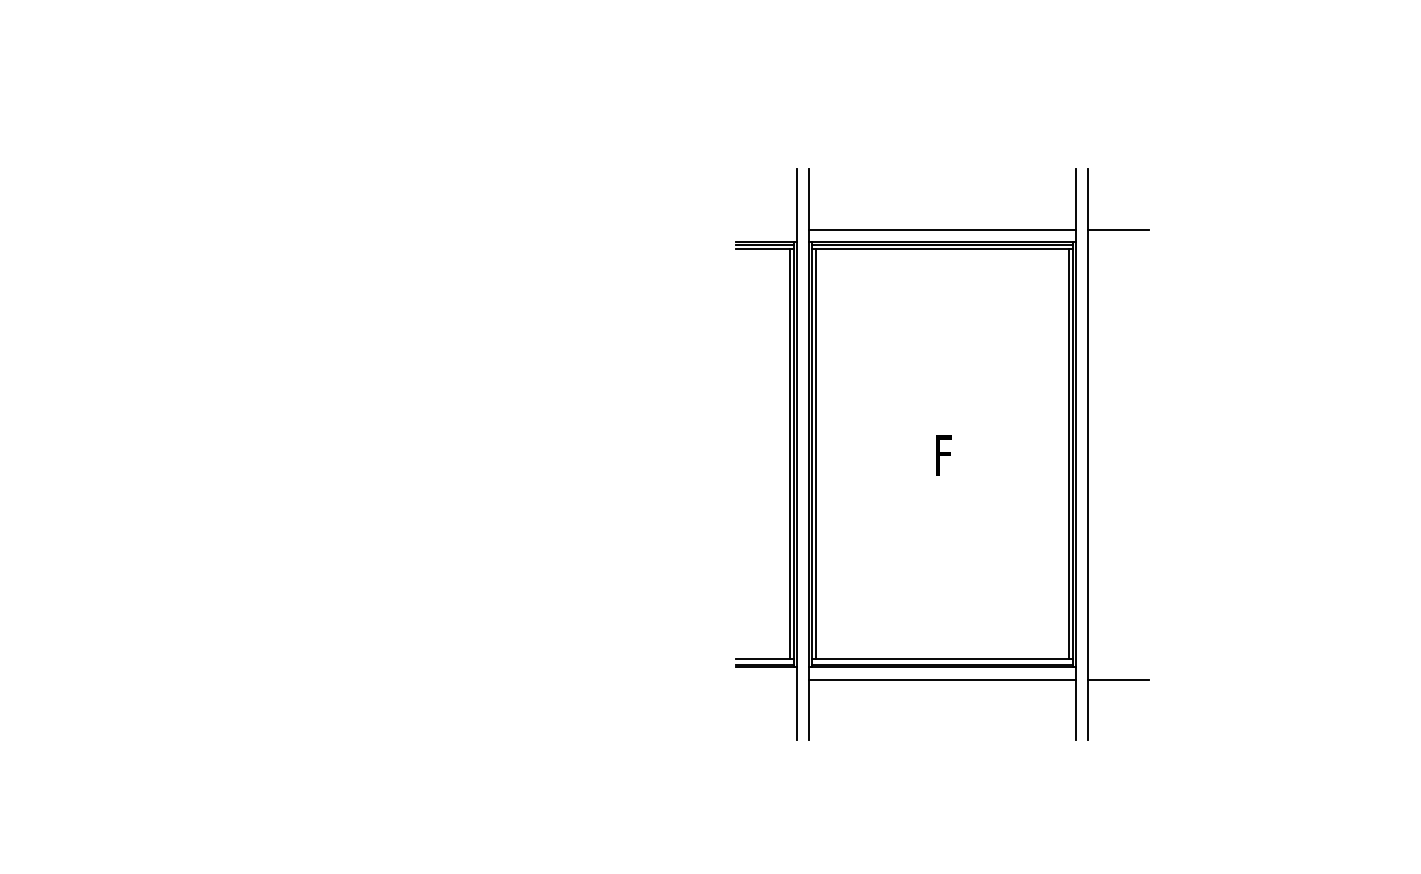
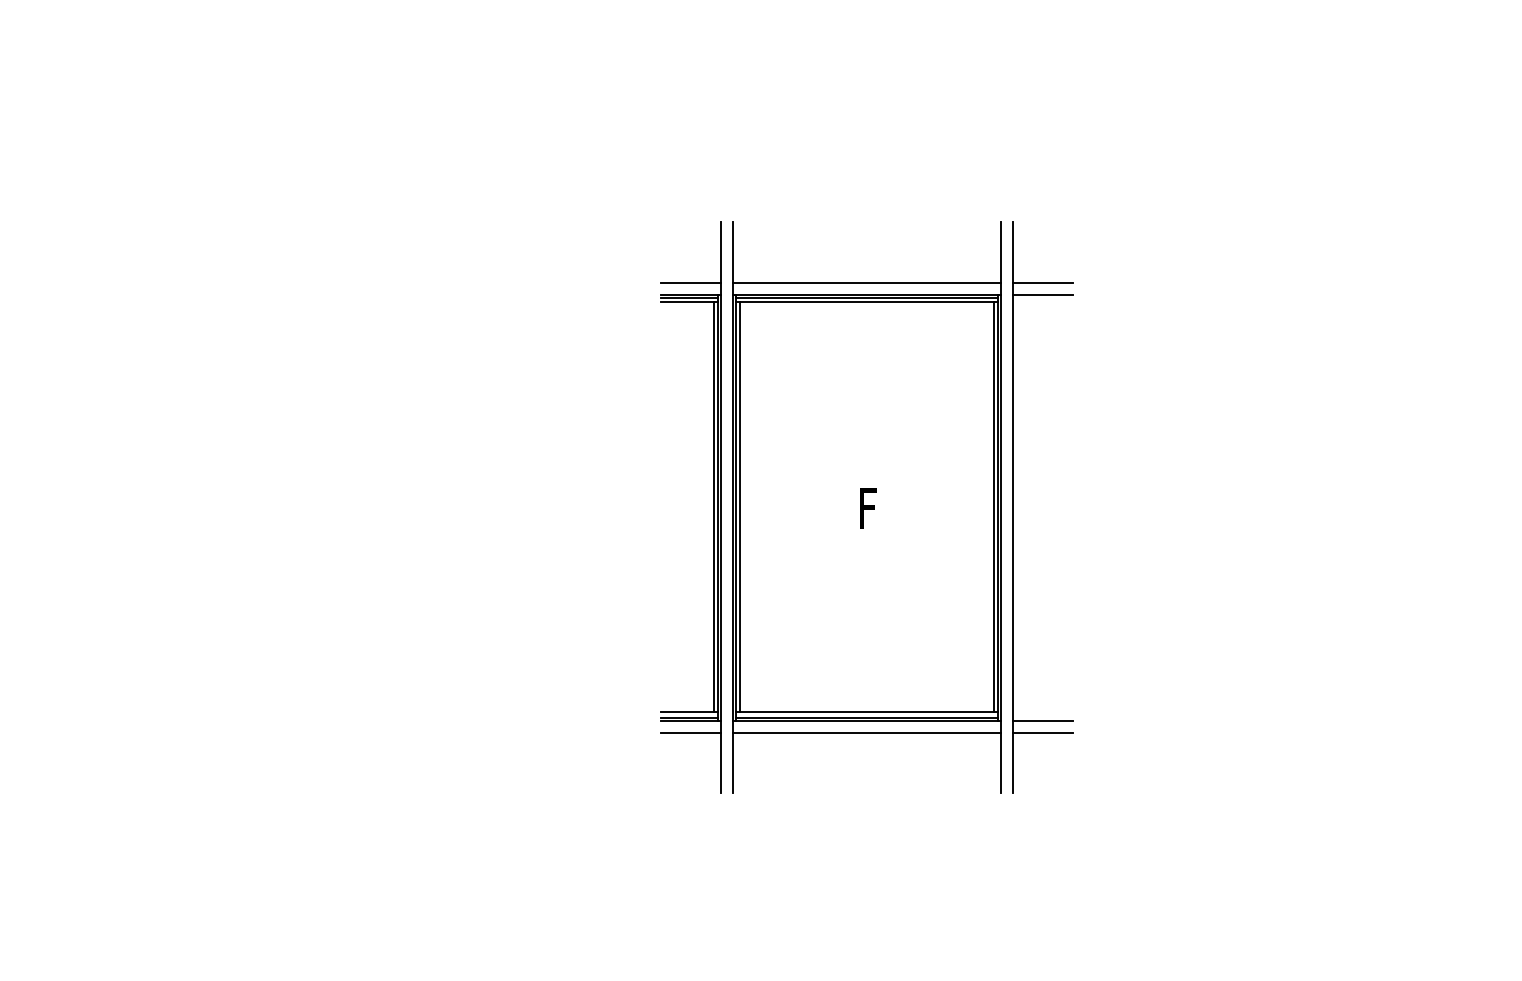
line: (766, 229) -> (690, 282), added
line: (1118, 241) -> (1042, 294), added
line: (1118, 667) -> (1042, 720), added
line: (766, 679) -> (690, 732), added

